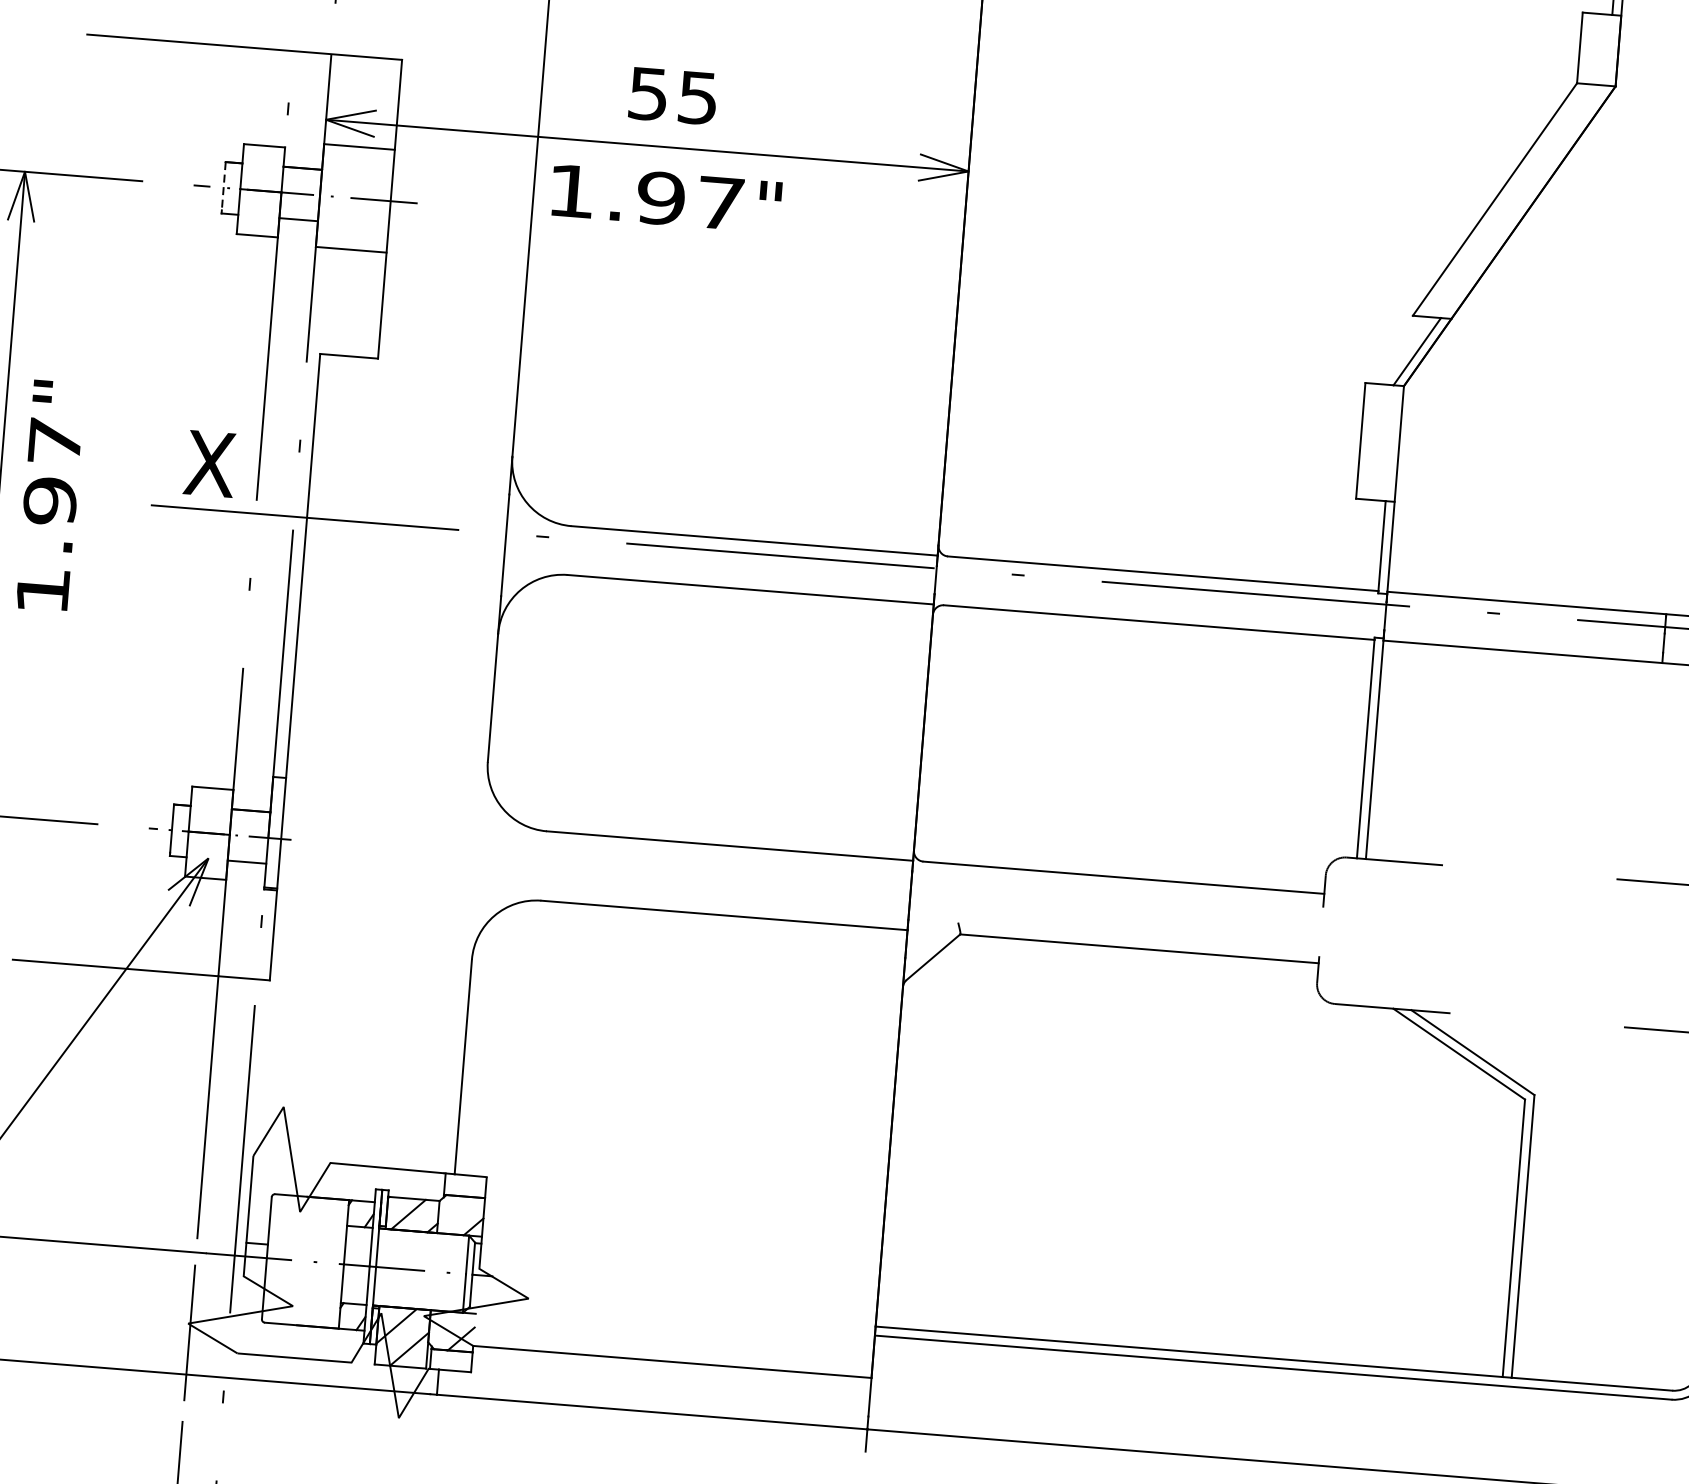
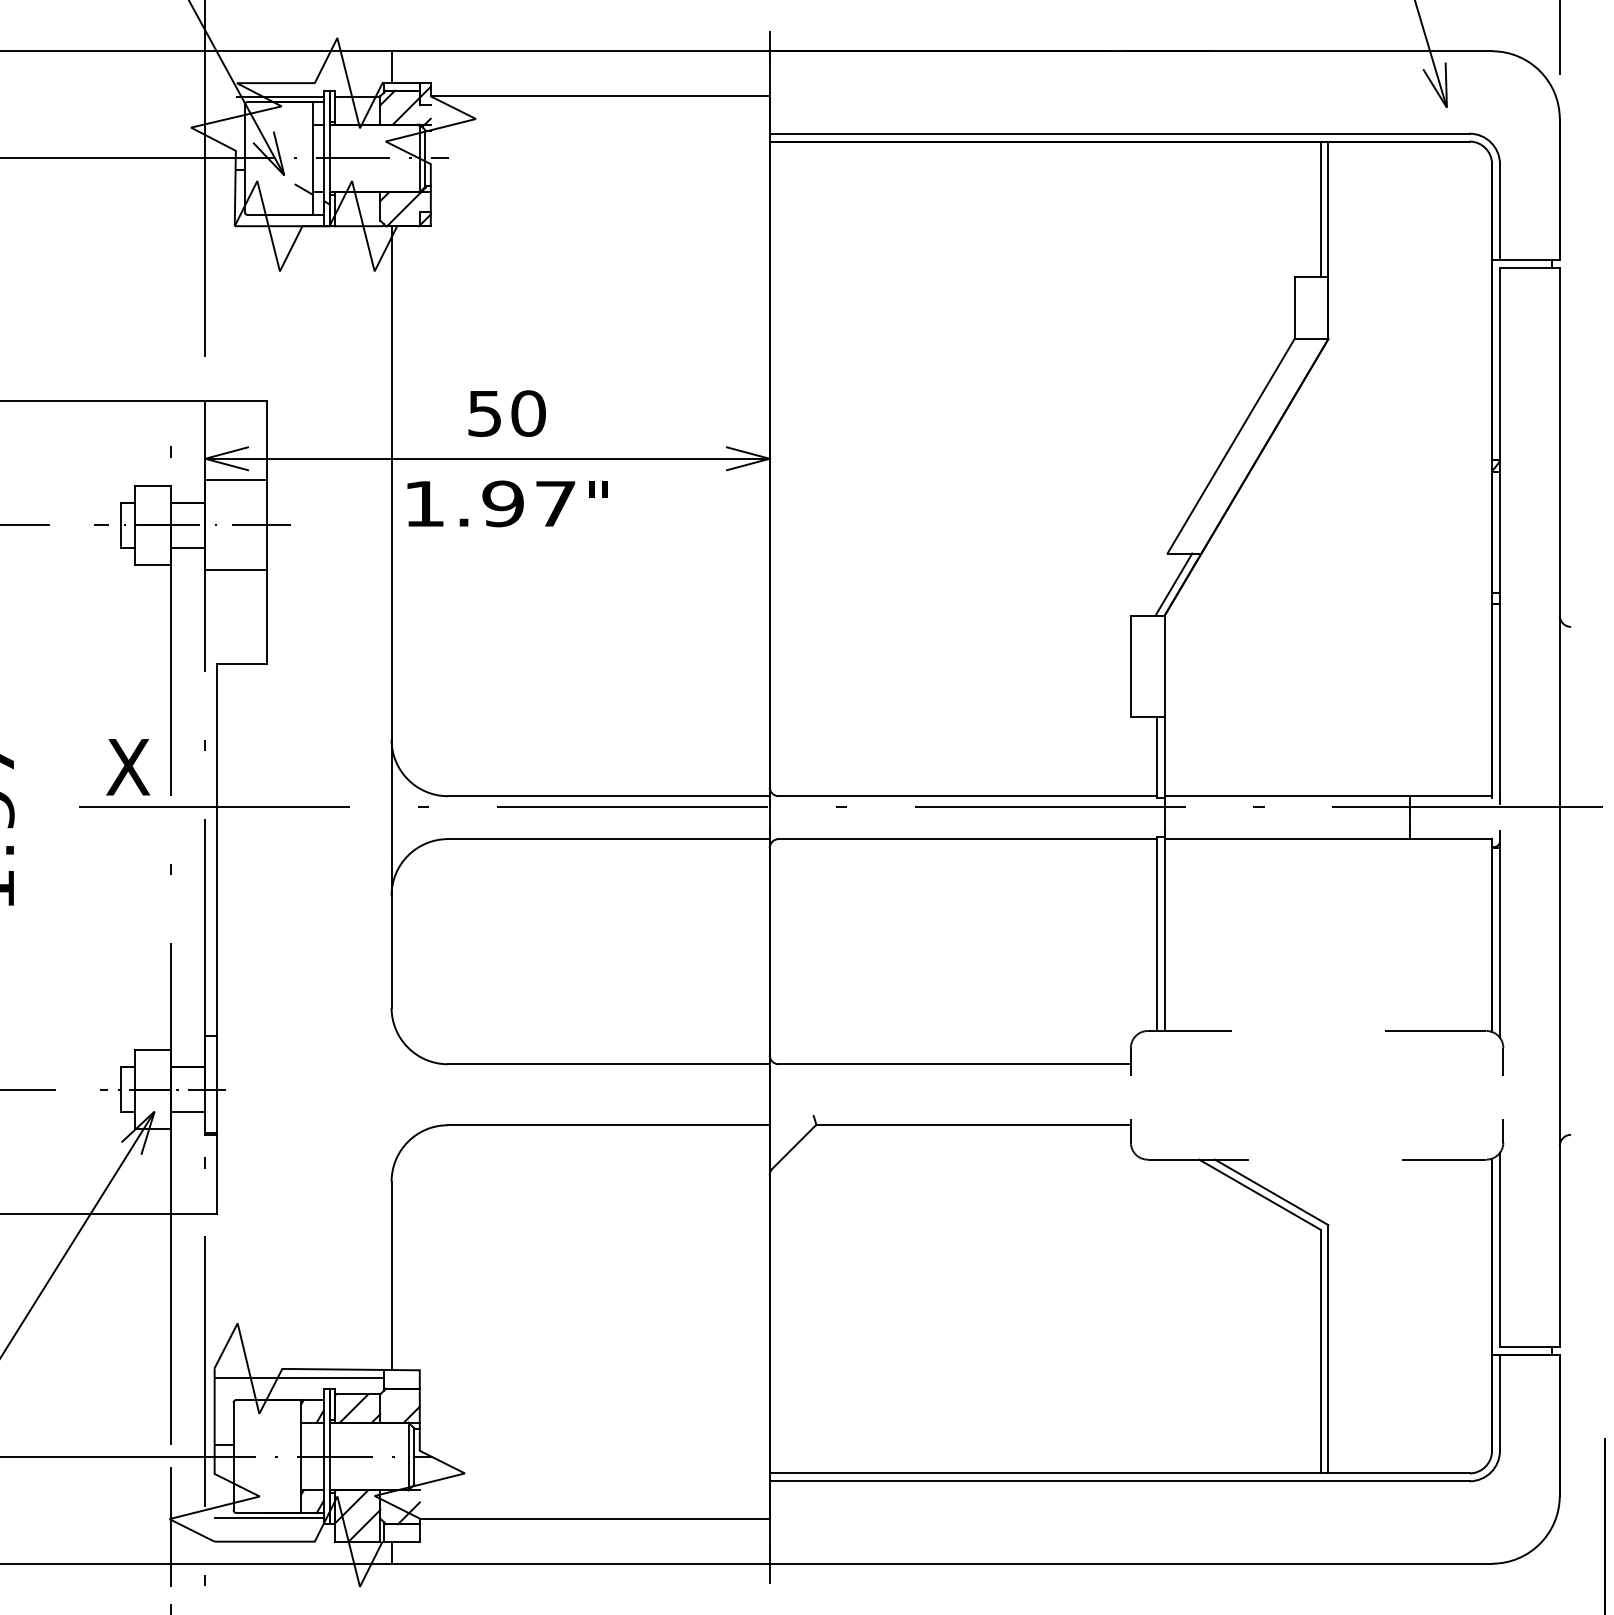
text: (698, 97) -> (528, 413), 55 -> 50
line: (223, 186) -> (120, 524), dashed -> solid
line: (347, 1175) -> (298, 1378), added
line: (301, 1330) -> (268, 1517), added

